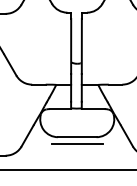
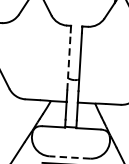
line: (71, 46) -> (69, 61), solid -> dashed
line: (76, 137) -> (69, 157), solid -> dashed

